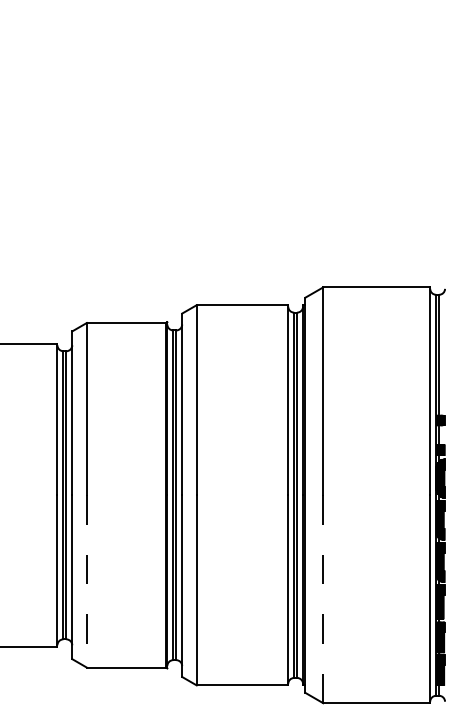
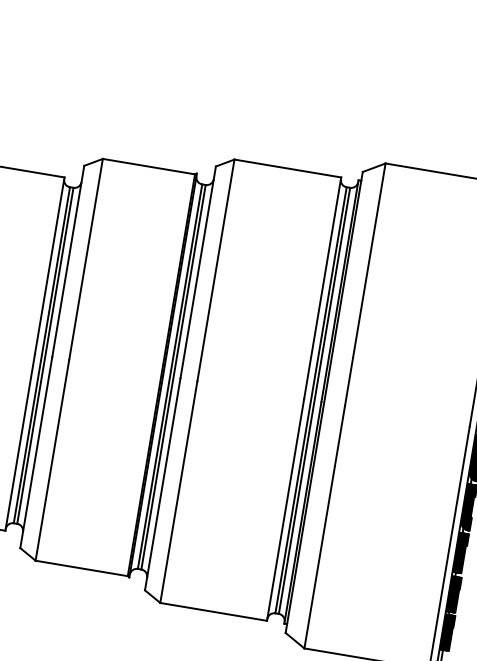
line: (86, 581) -> (52, 460), dashed -> solid
line: (323, 599) -> (324, 527), dashed -> solid

